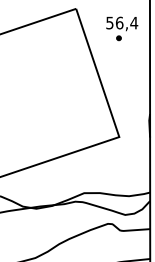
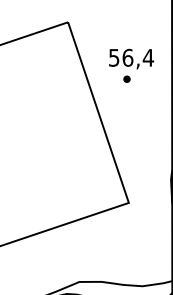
part: (122, 28) -> (131, 65), moved

